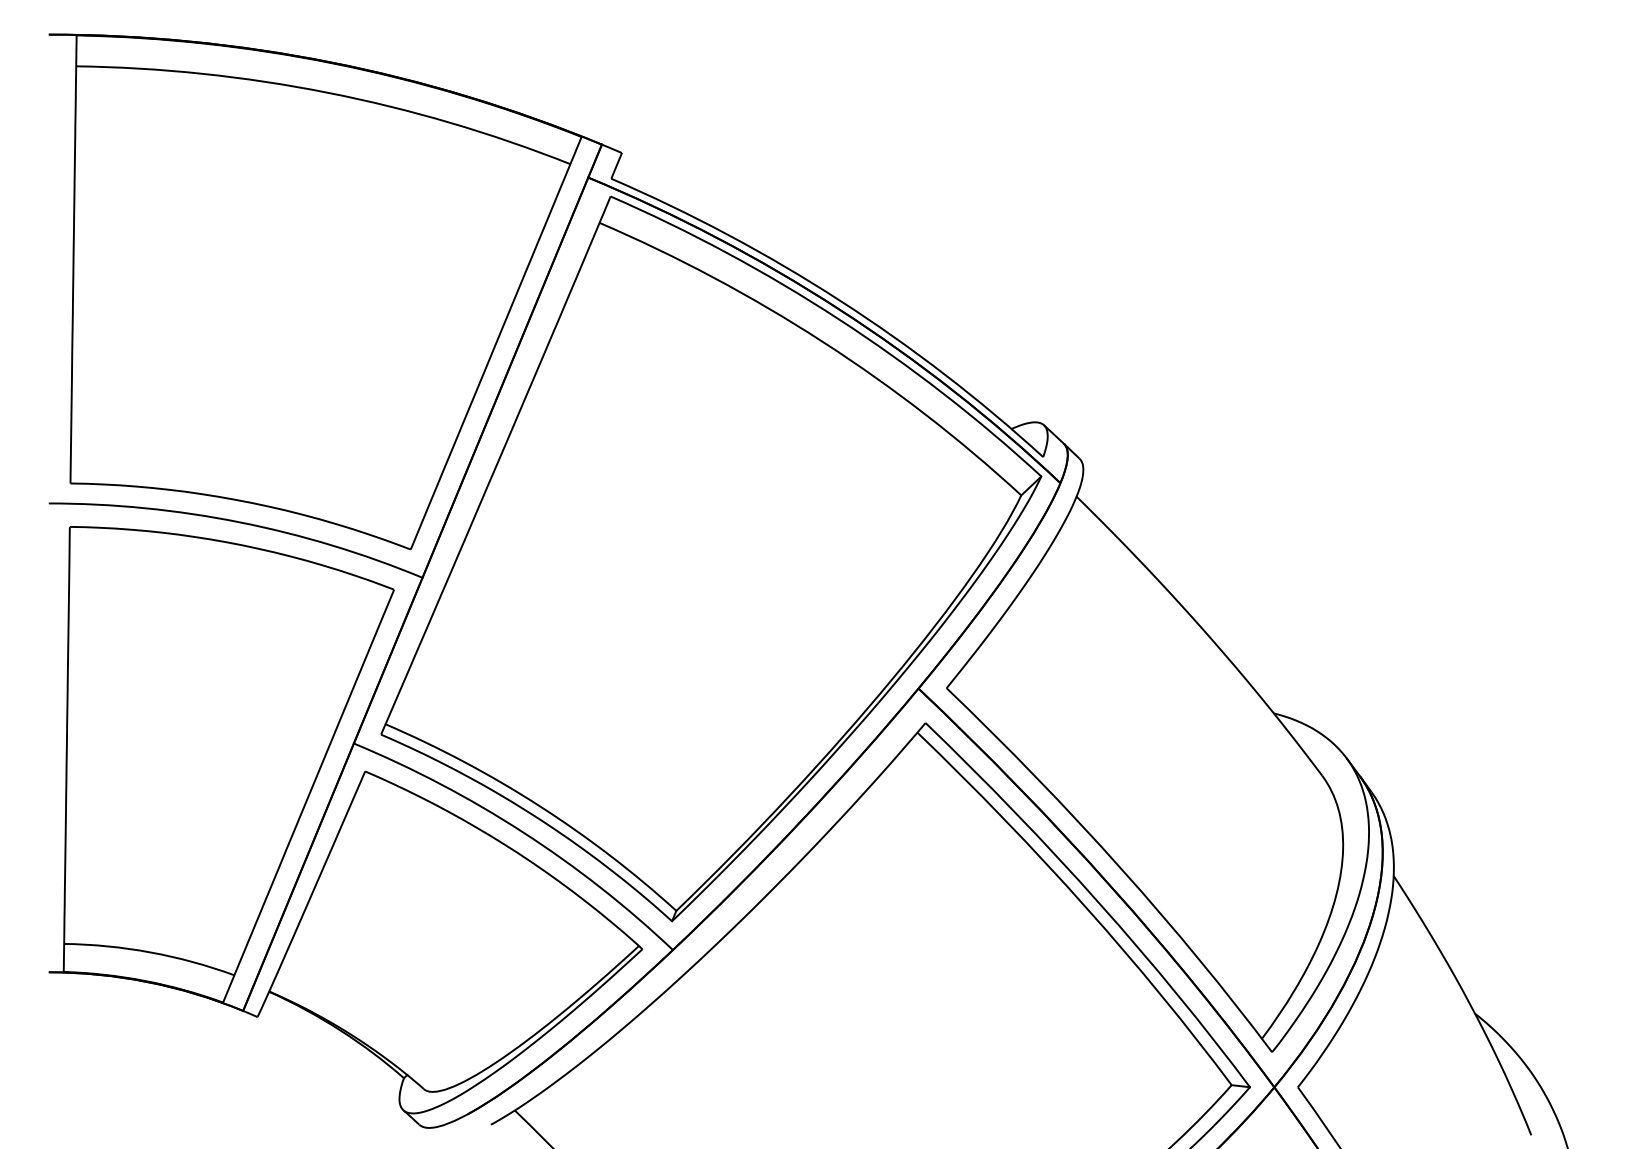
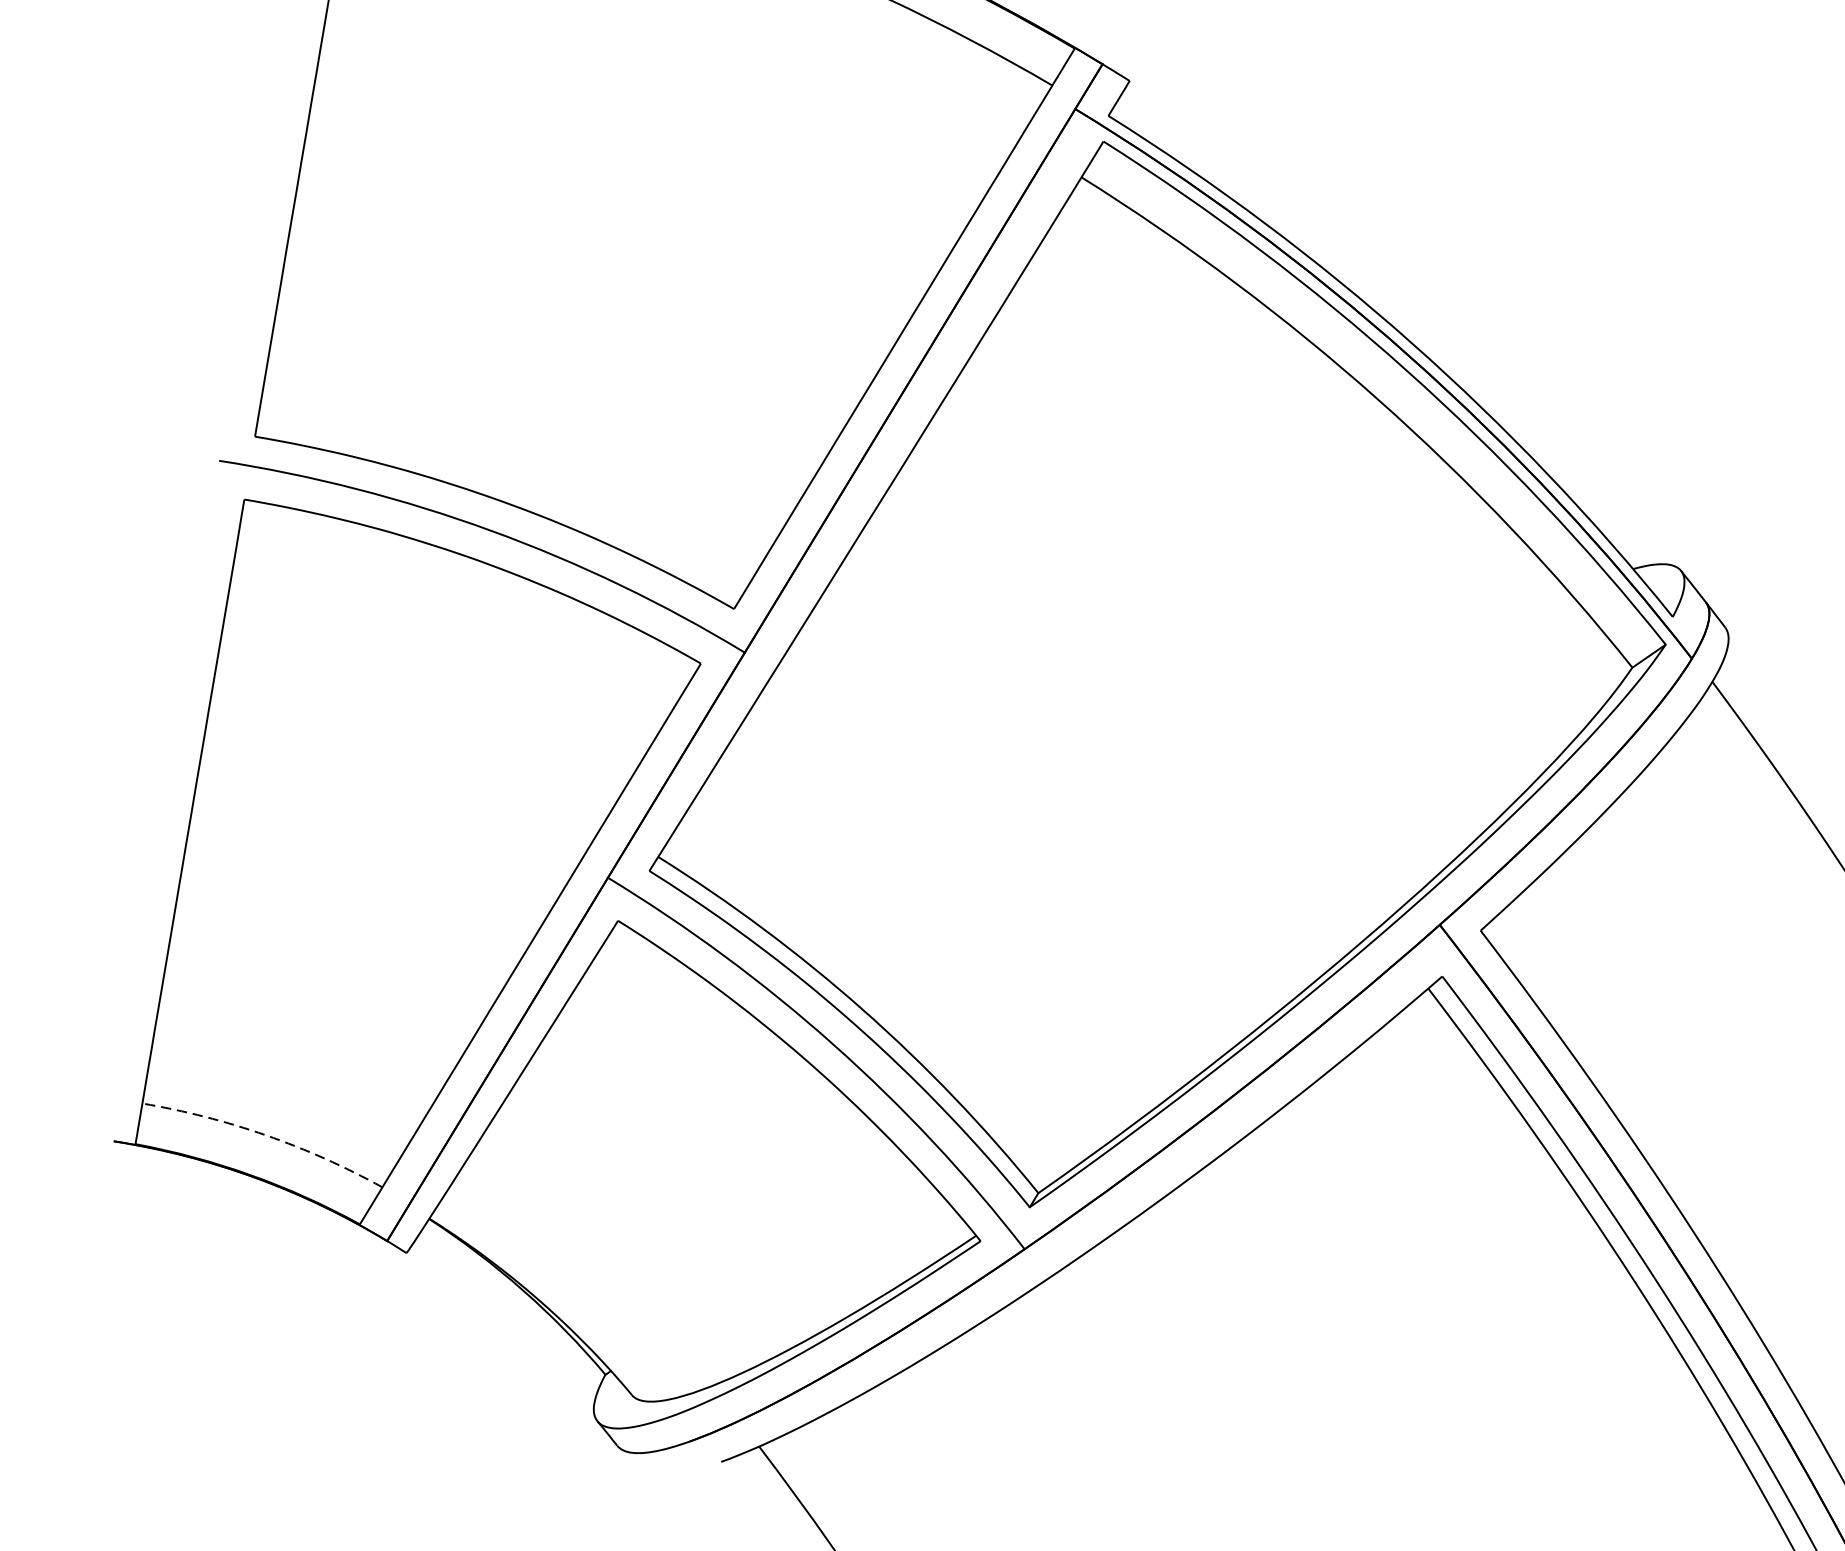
arc: (150, 952) -> (265, 1135), solid -> dashed

